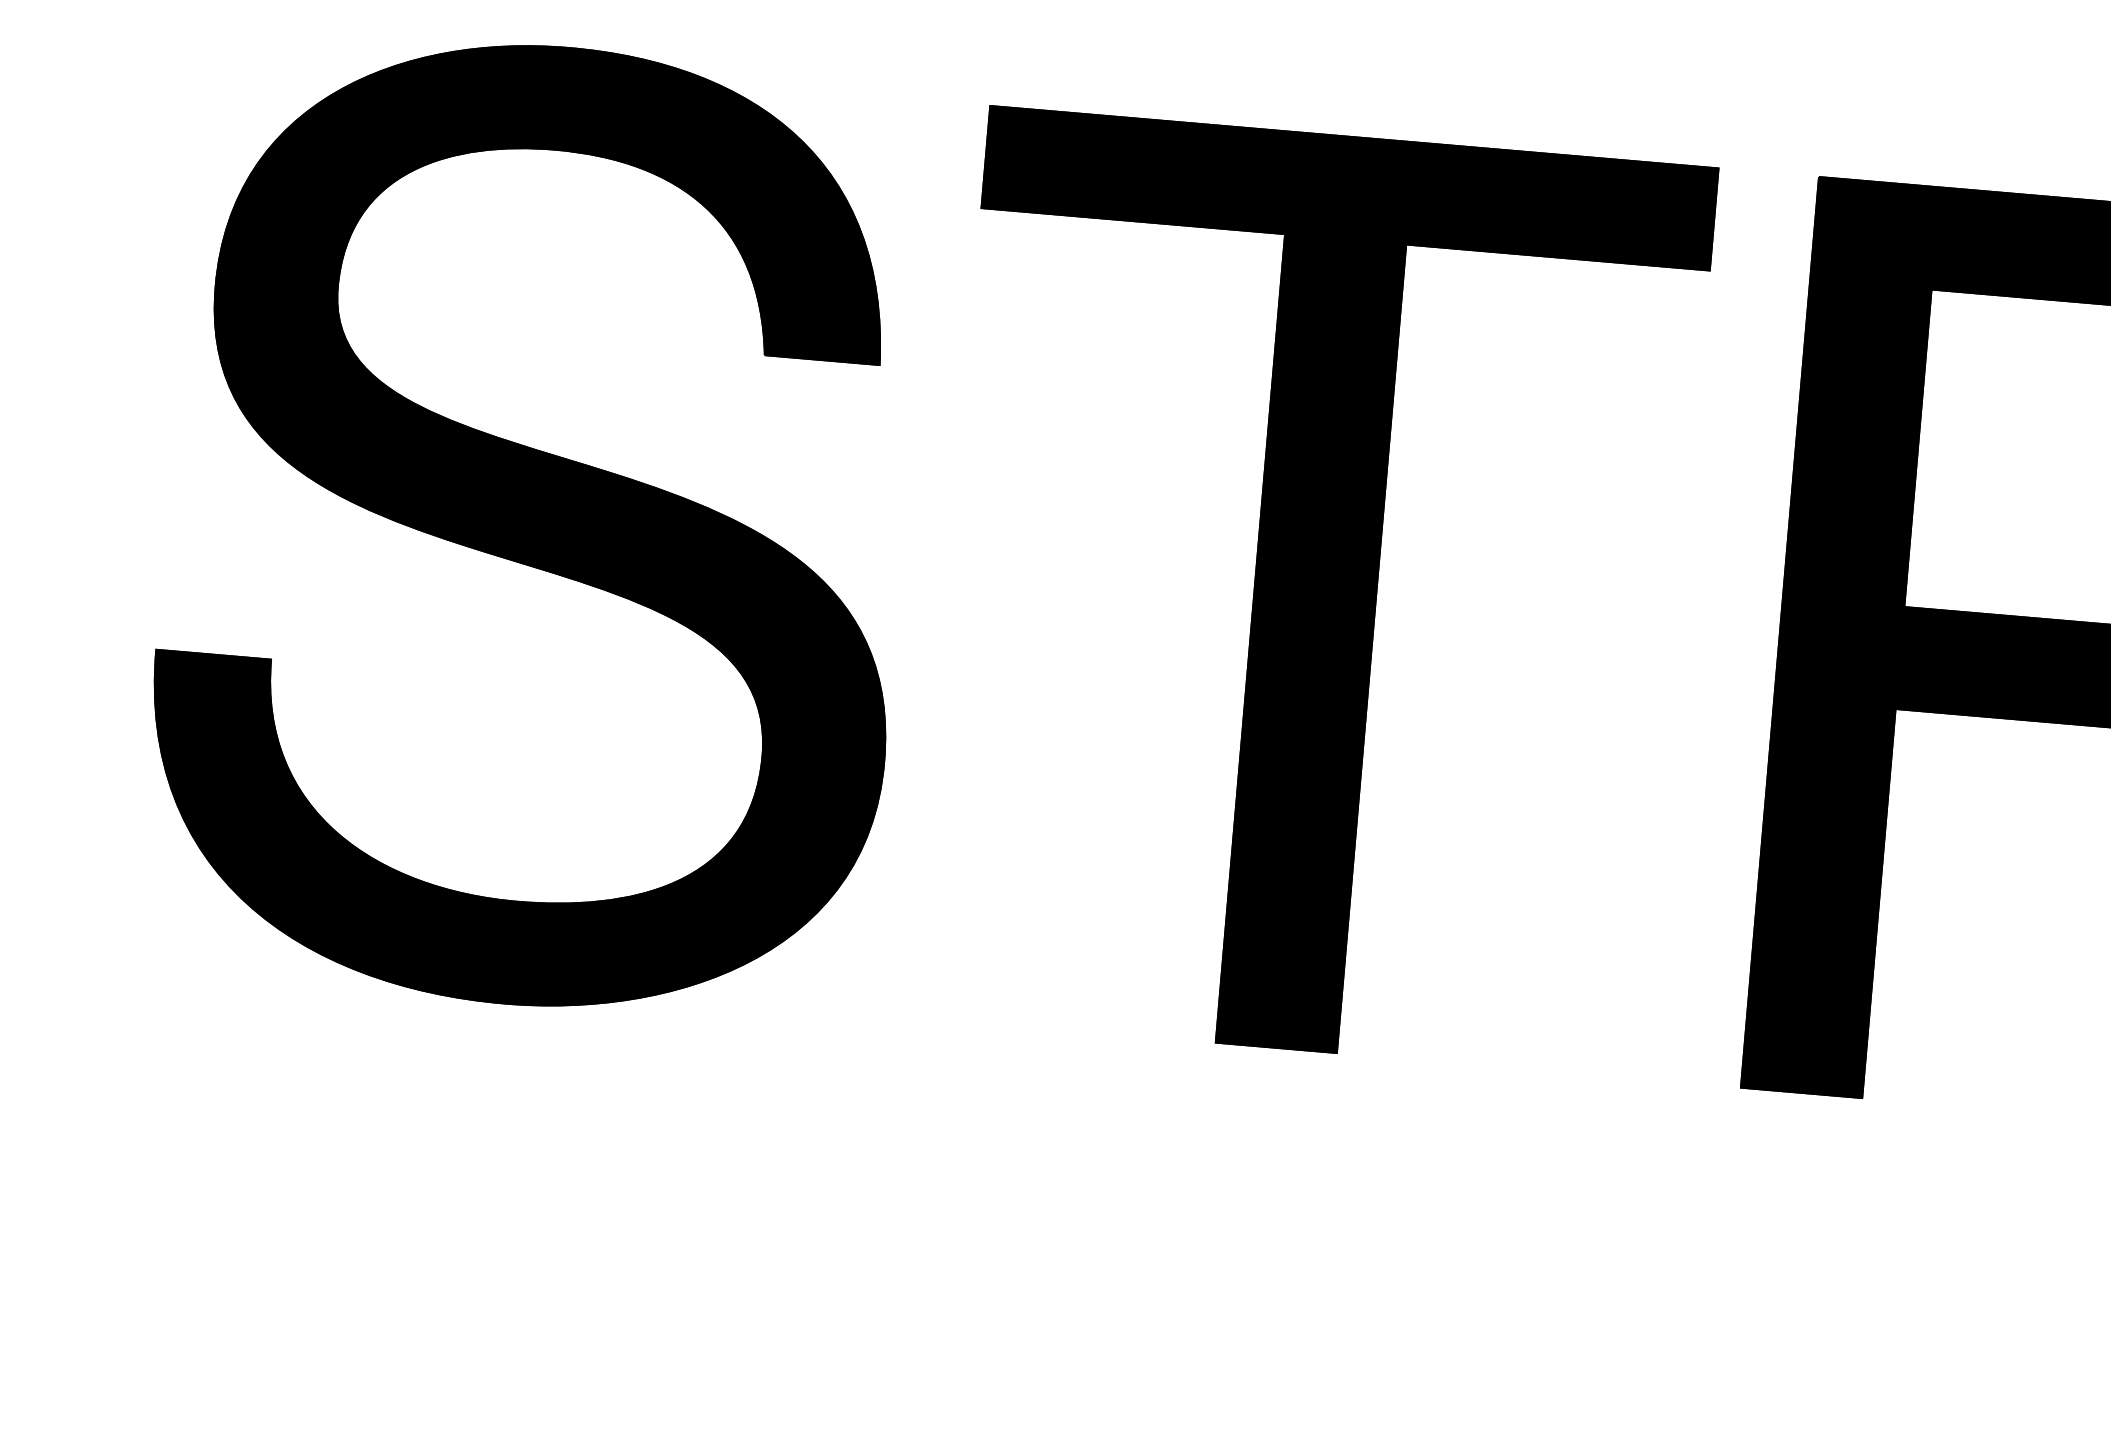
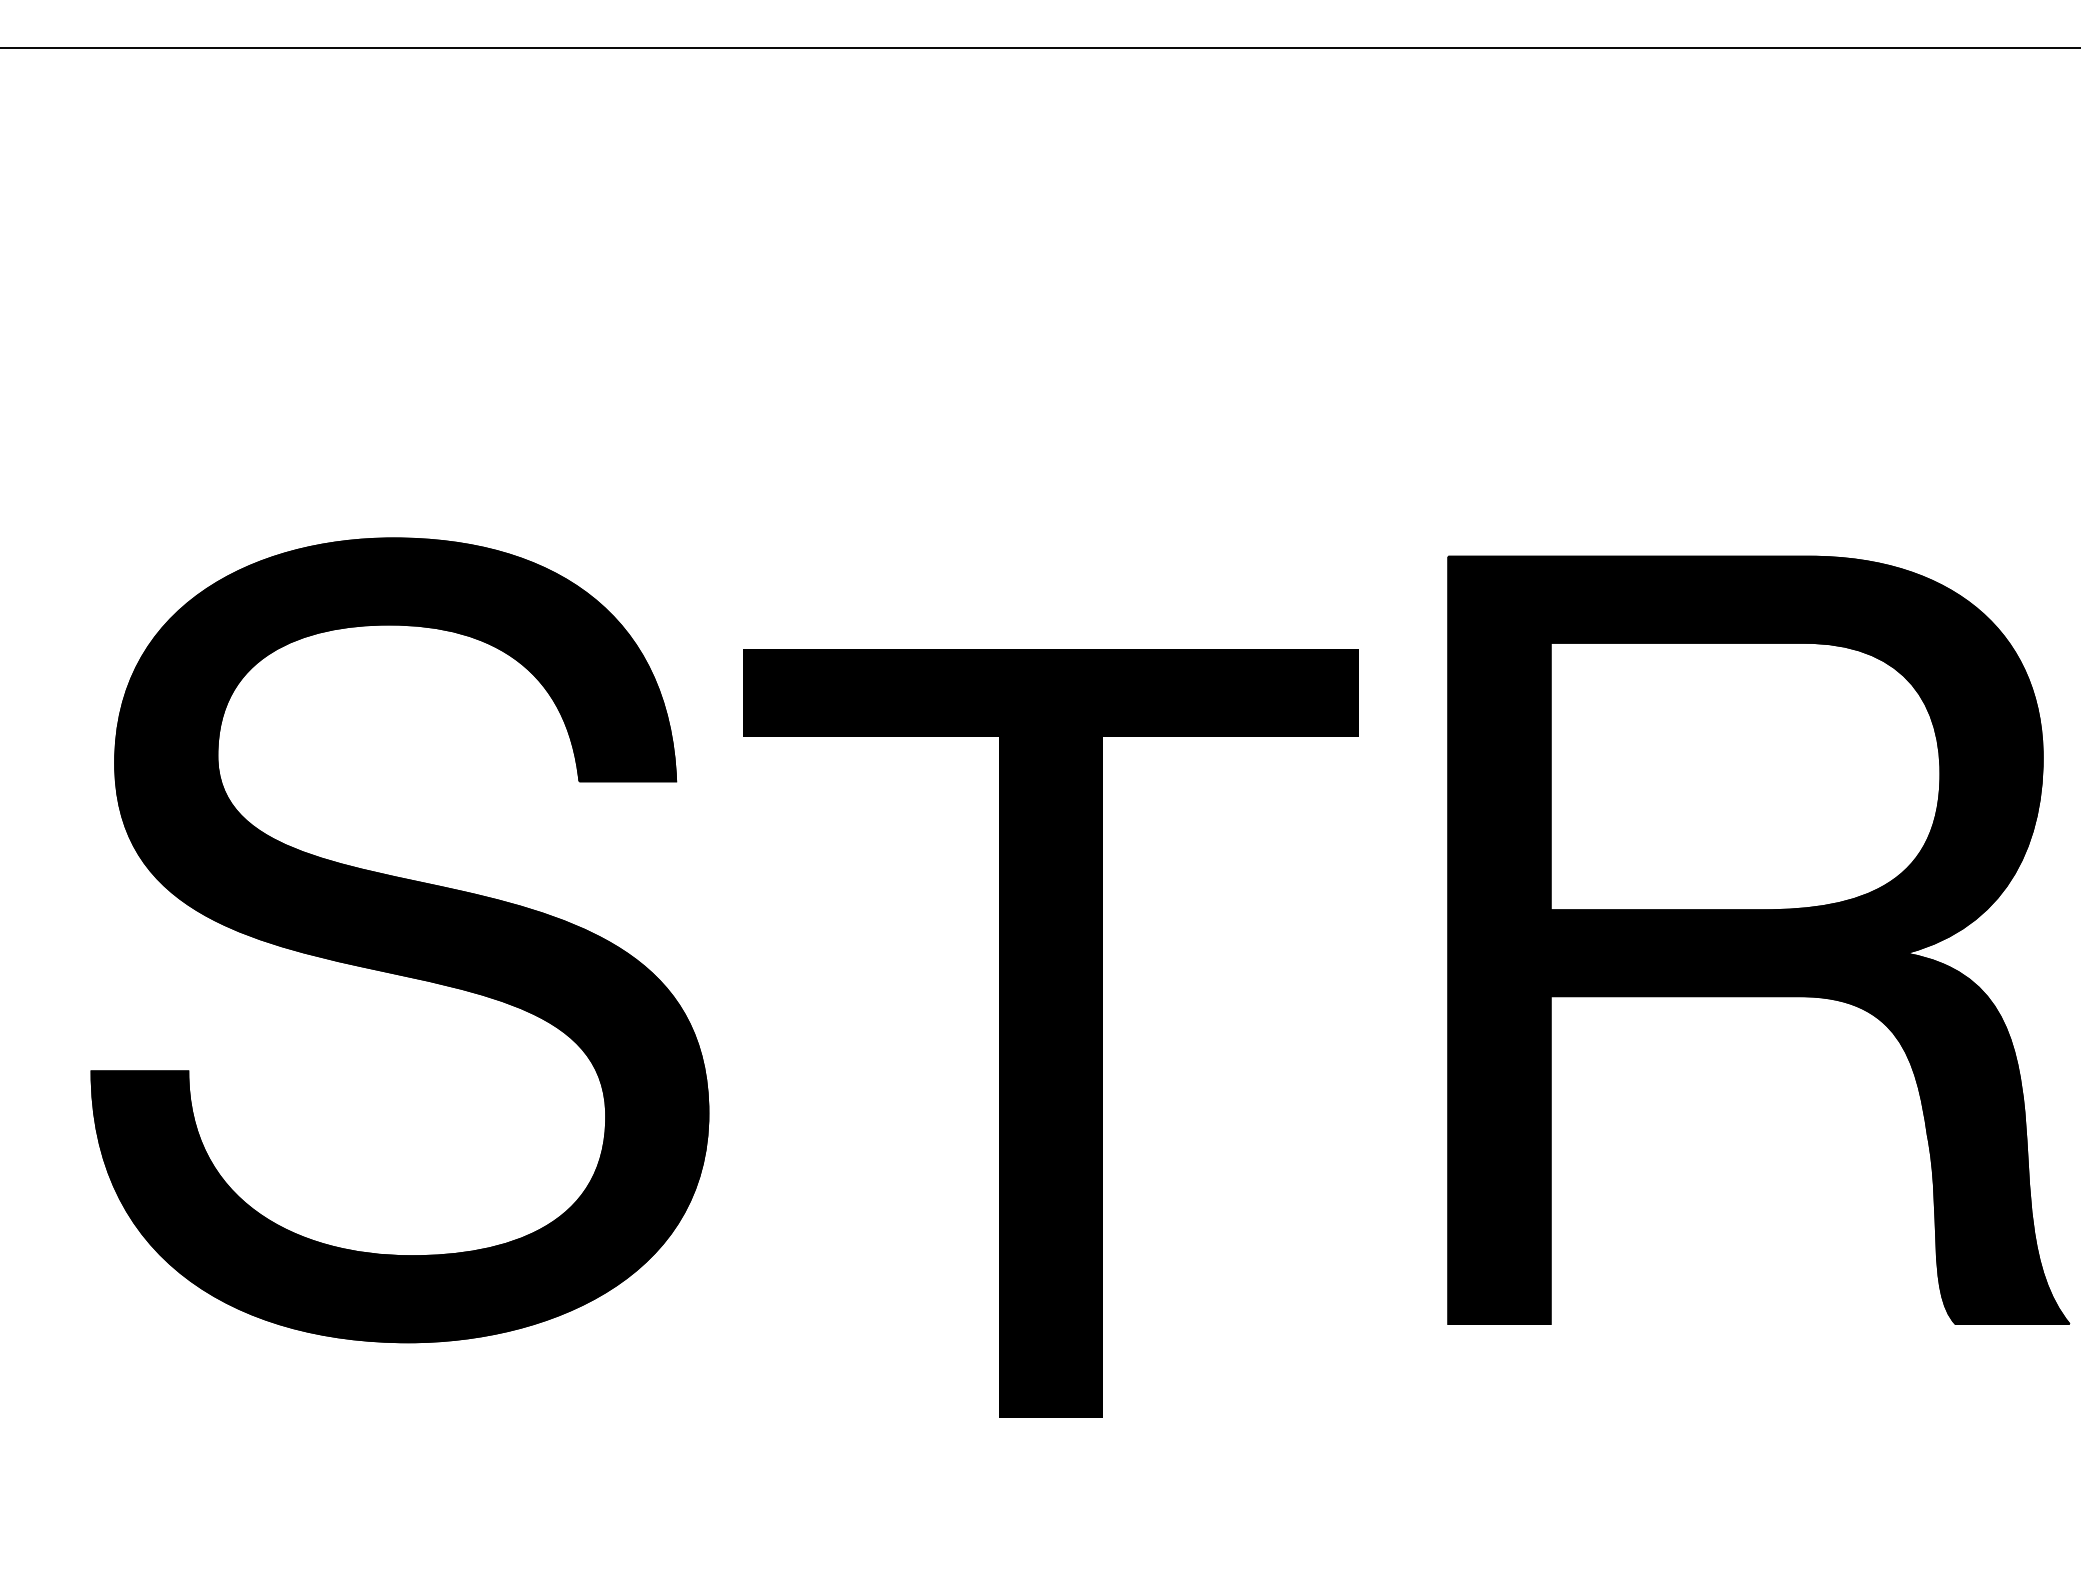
part: (1314, 592) -> (1050, 1033), moved

